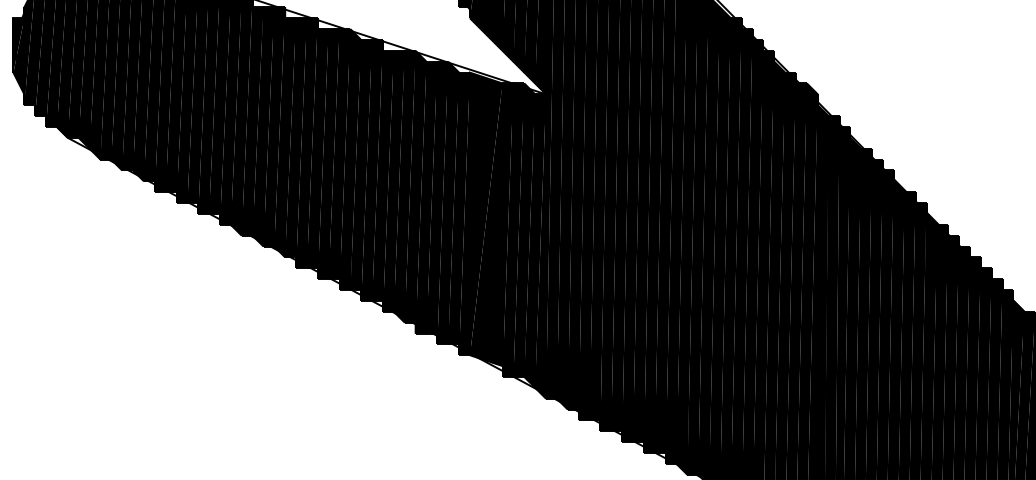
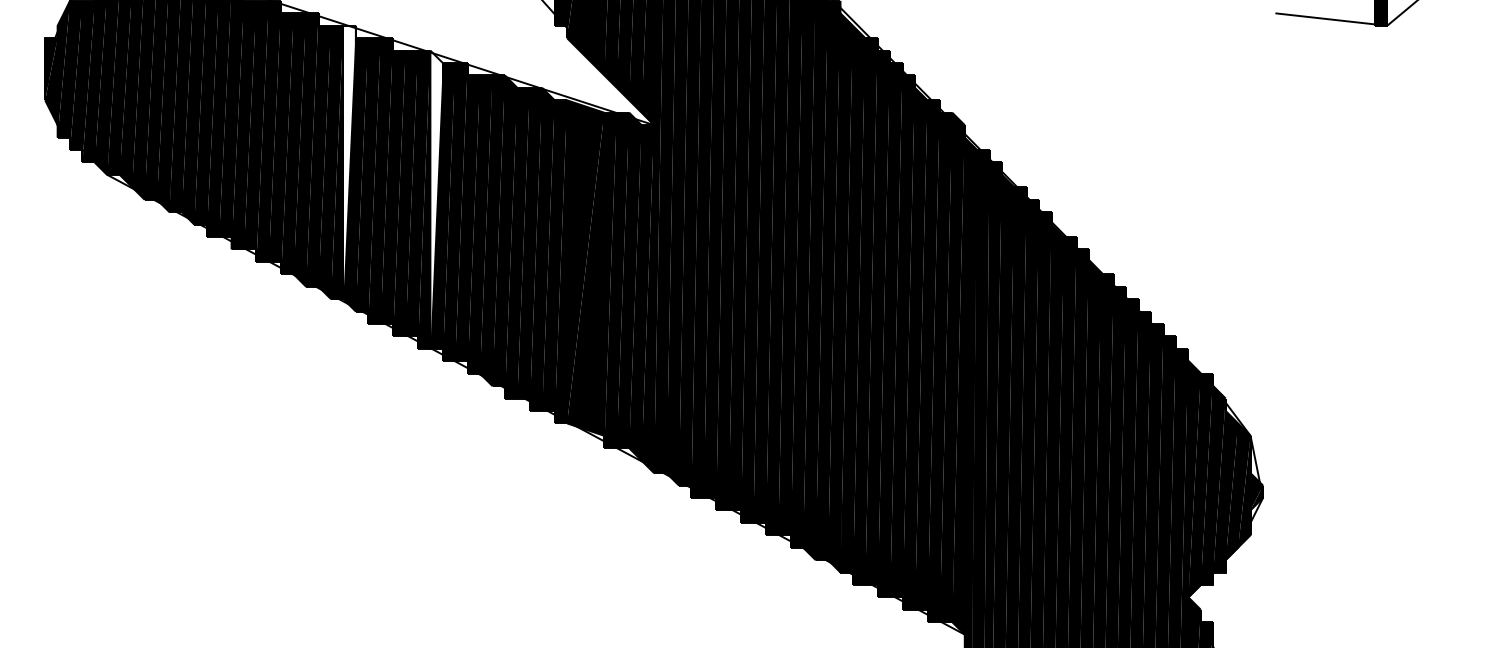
fill: (279, 127) -> (349, 162), removed
fill: (355, 159) -> (436, 199), removed

